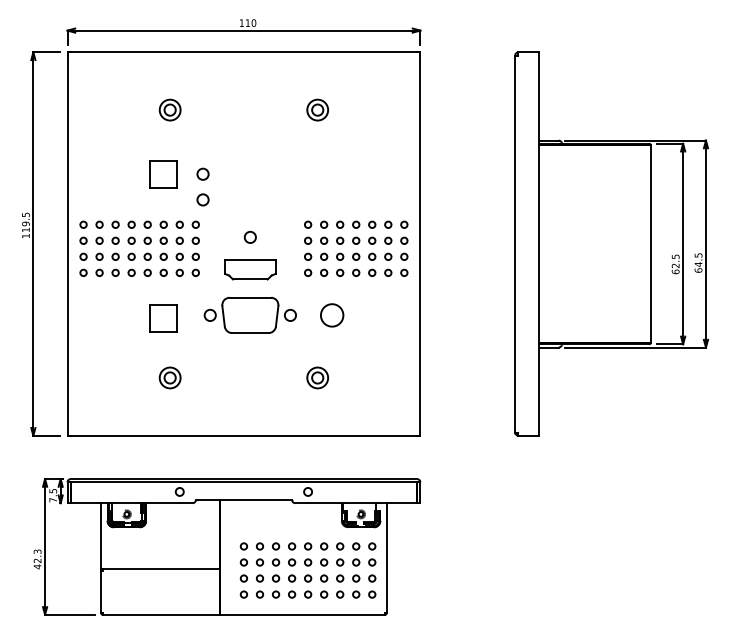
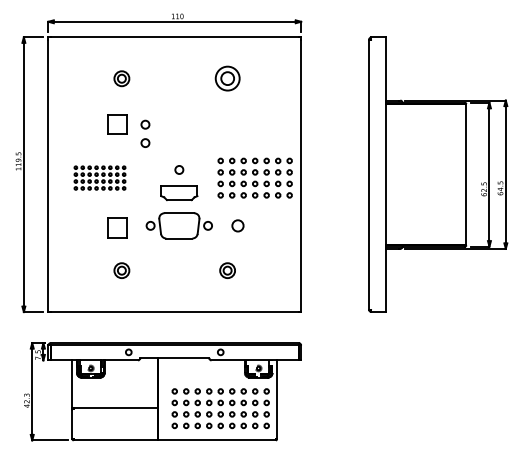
part: (317, 109) -> (227, 78), size x1.6
part: (138, 247) -> (99, 177), size x0.6
circle: (331, 314) -> (237, 225), size x0.7

